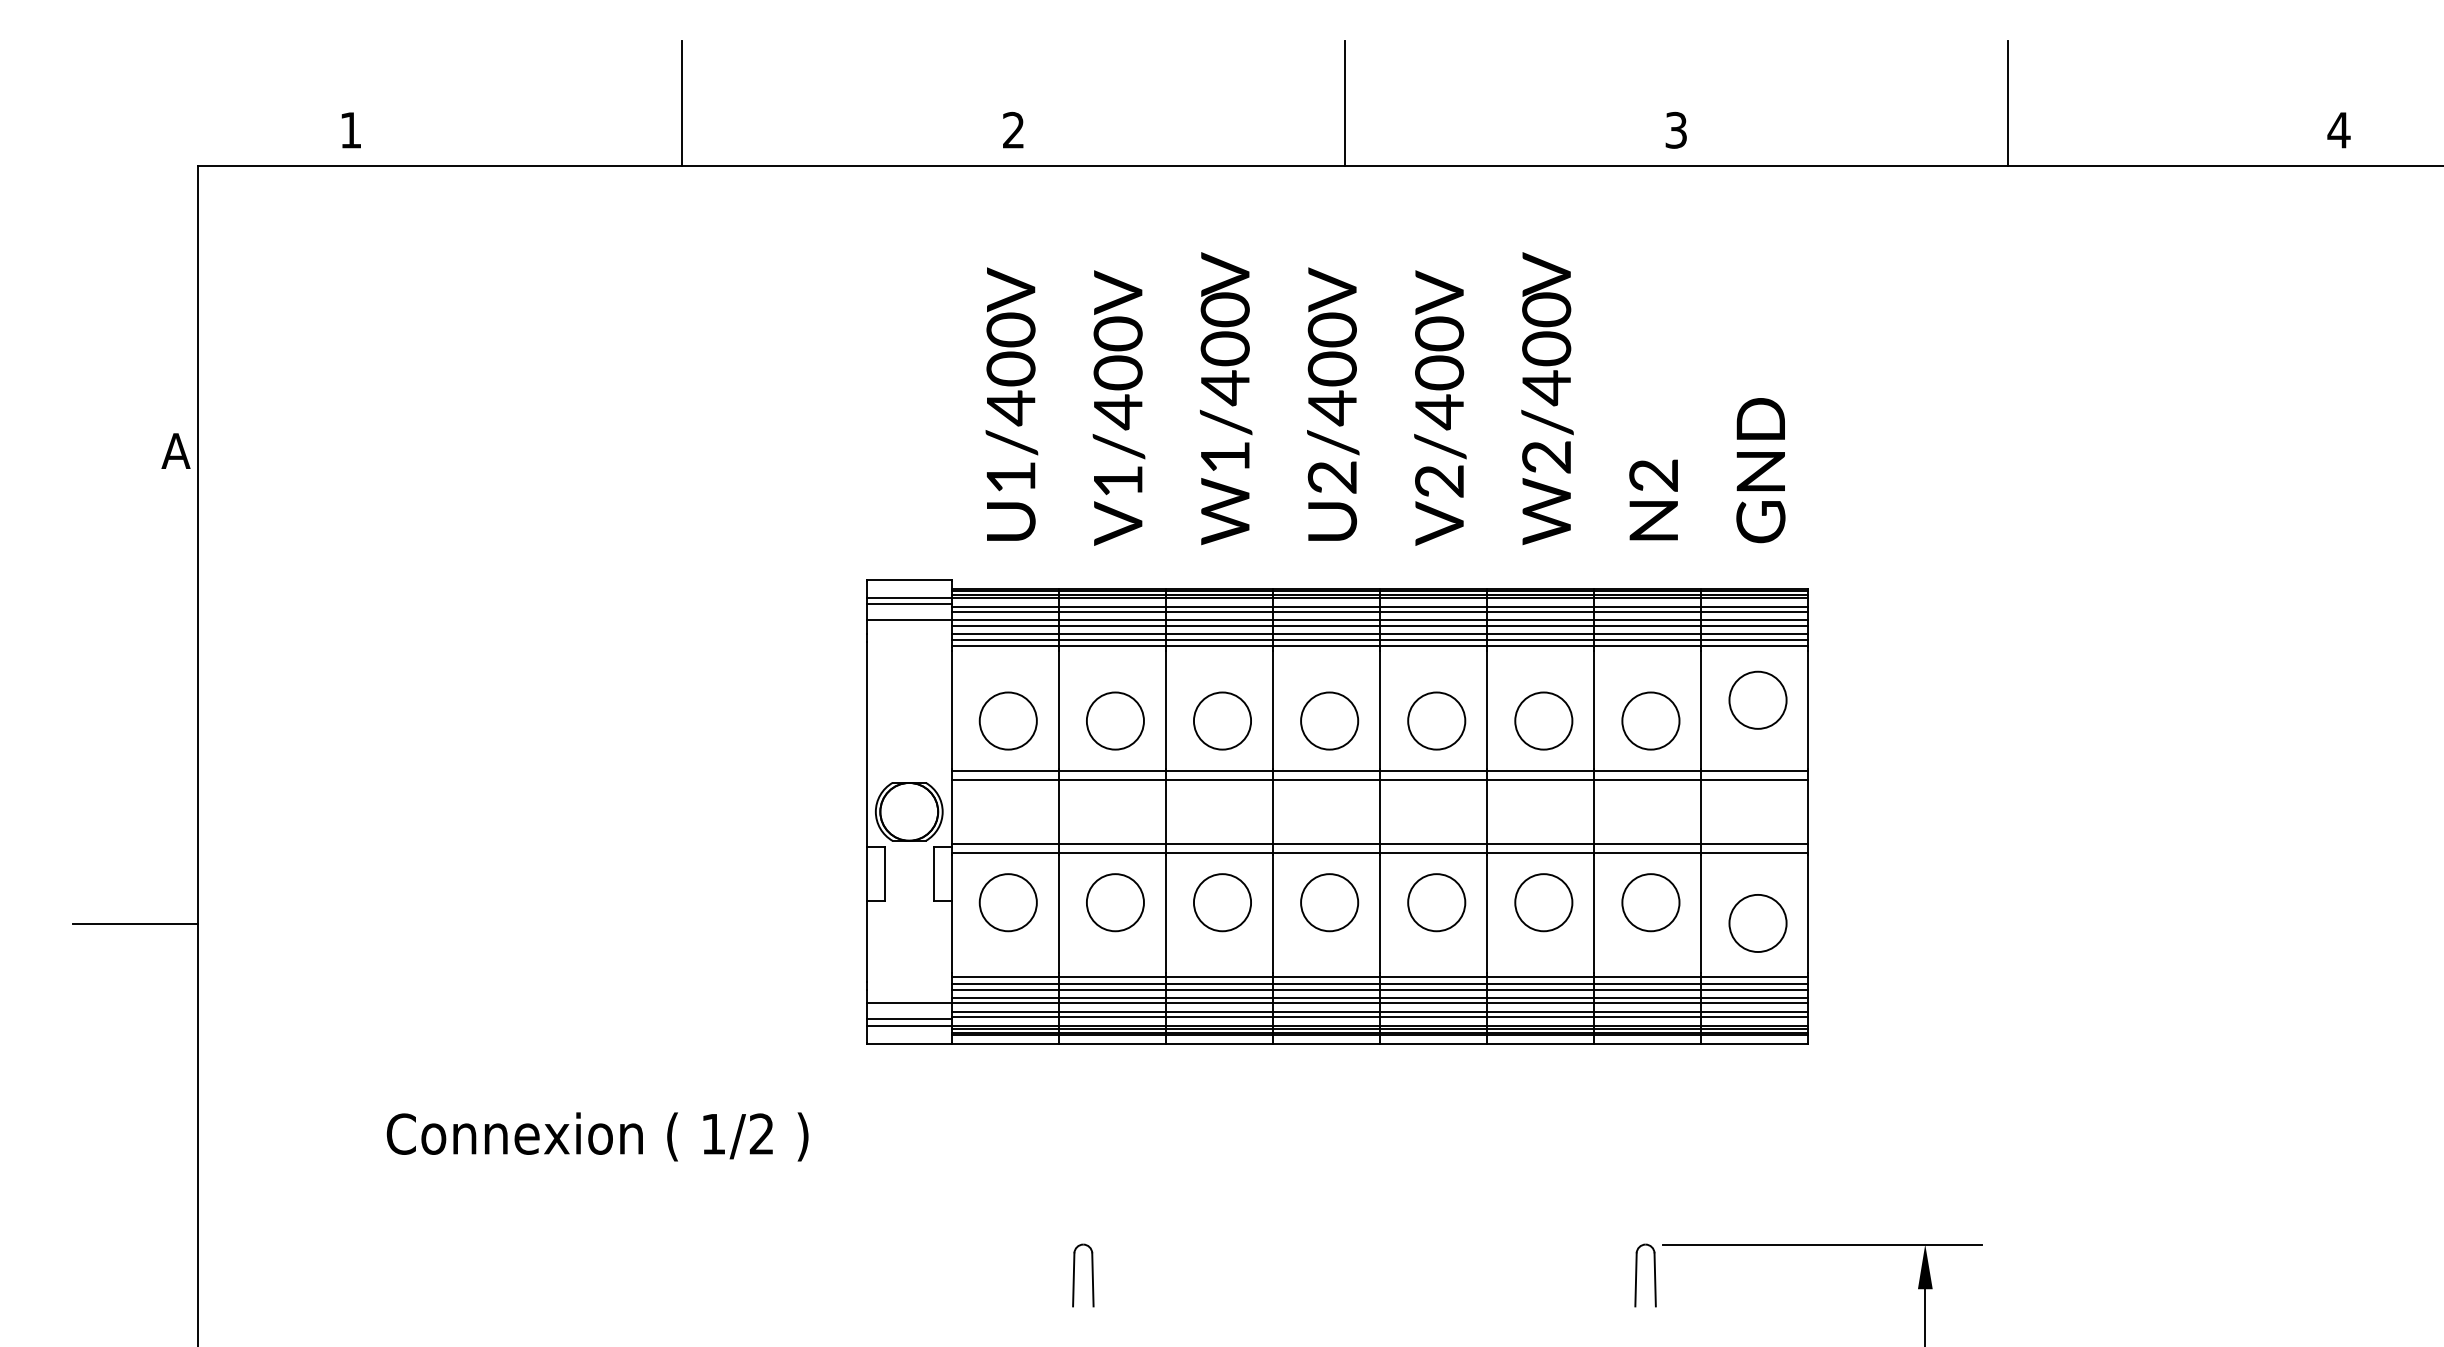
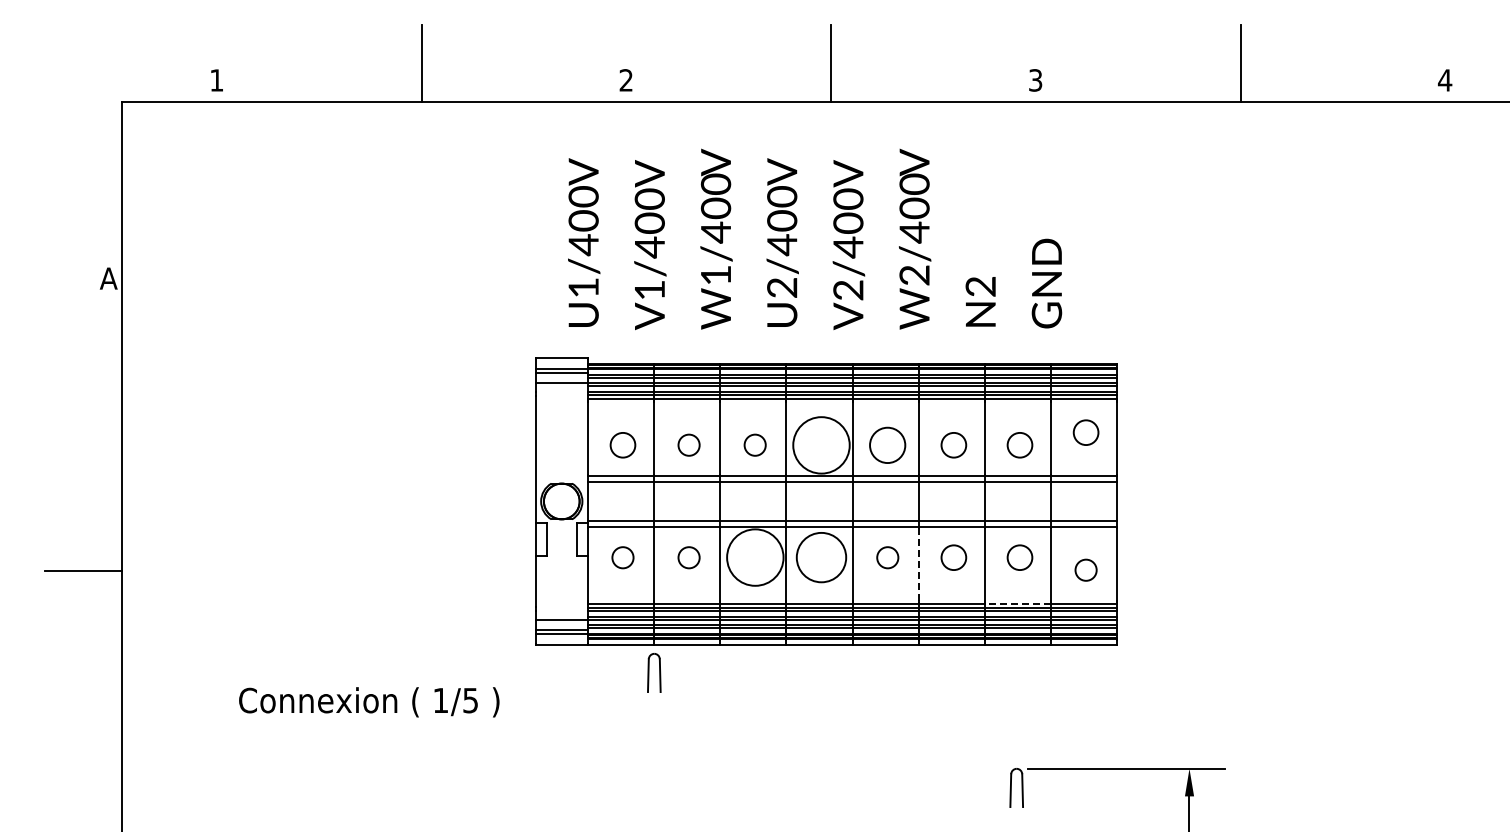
text: (1386, 399) -> (815, 239), moved
circle: (1756, 700) -> (1085, 432), size x0.7
circle: (1007, 719) -> (622, 444), size x0.7
circle: (1114, 719) -> (688, 444), size x0.6
circle: (1221, 719) -> (754, 444), size x0.6
circle: (1543, 719) -> (953, 444), size x0.7
circle: (1650, 719) -> (1019, 444), size x0.7
circle: (1329, 721) -> (821, 445), size x1.6
circle: (1007, 902) -> (622, 557), size x0.6
circle: (1114, 902) -> (688, 557), size x0.6
circle: (1221, 902) -> (754, 557), size x1.6
circle: (1329, 902) -> (821, 557), size x1.4
circle: (1436, 902) -> (887, 557), size x0.6
circle: (1543, 902) -> (953, 557), size x0.7
circle: (1650, 902) -> (1019, 557), size x0.7
line: (1486, 913) -> (918, 564), solid -> dashed
circle: (1756, 921) -> (1085, 569), size x0.6
line: (1646, 976) -> (1017, 603), solid -> dashed
text: (761, 1133) -> (470, 700), 1/2 -> 1/5
part: (1083, 1274) -> (654, 672), moved

